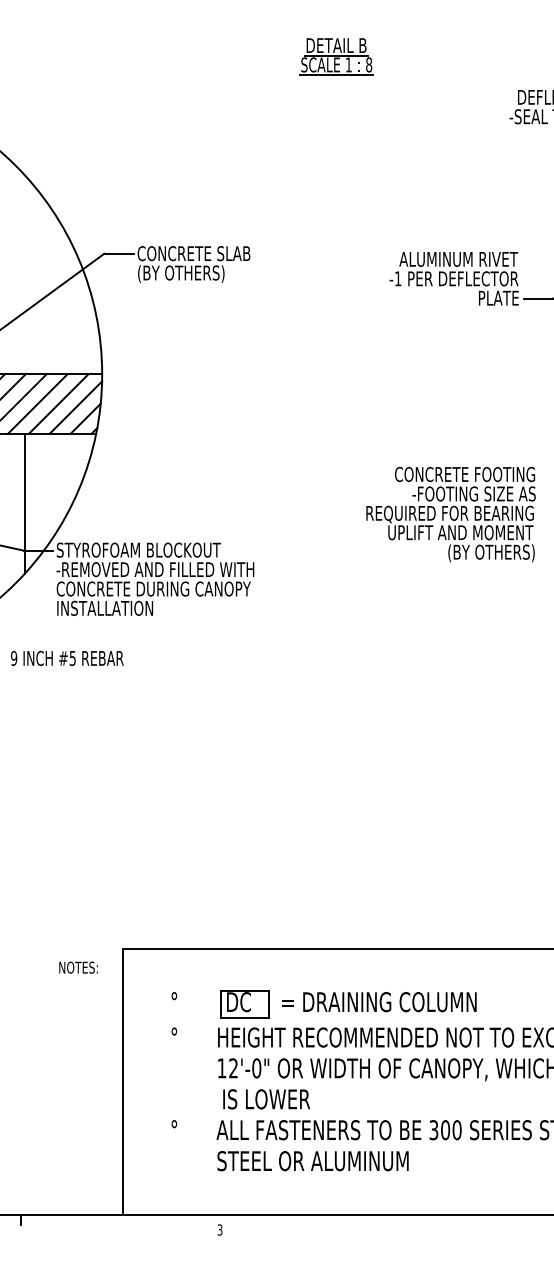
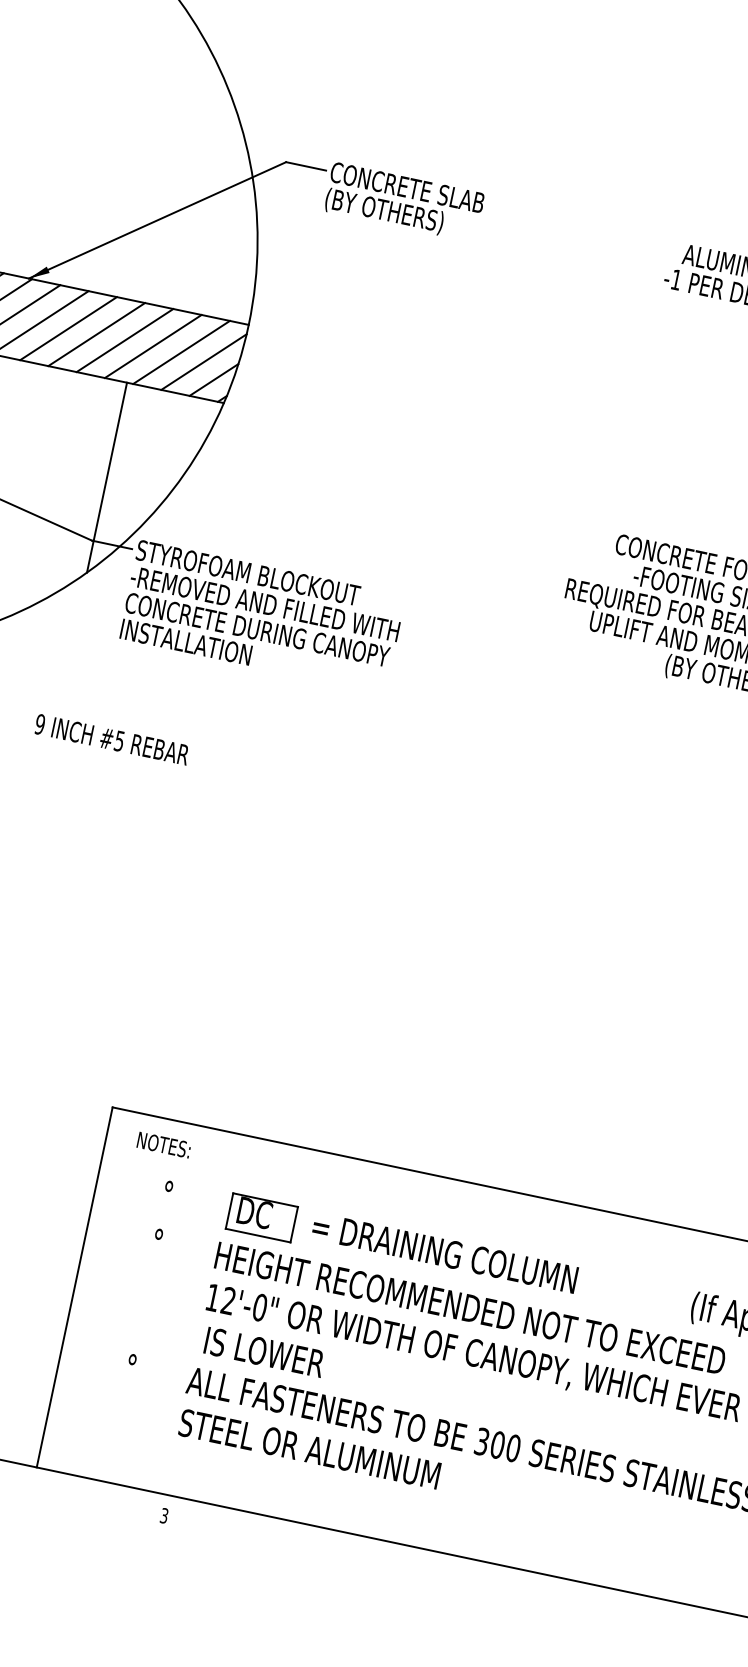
text: (67, 657) -> (112, 738), moved
text: (78, 967) -> (164, 1144), moved

